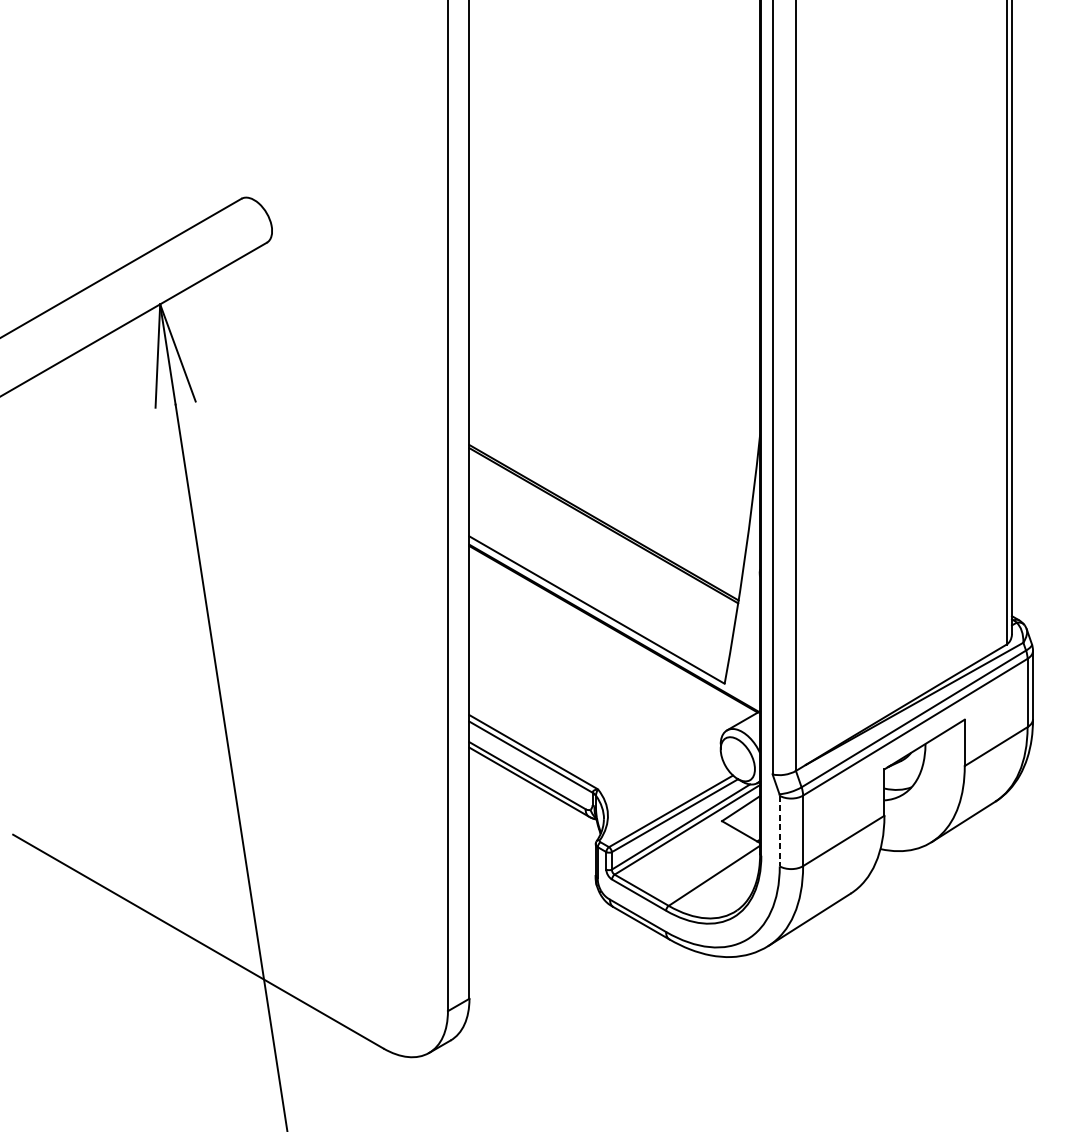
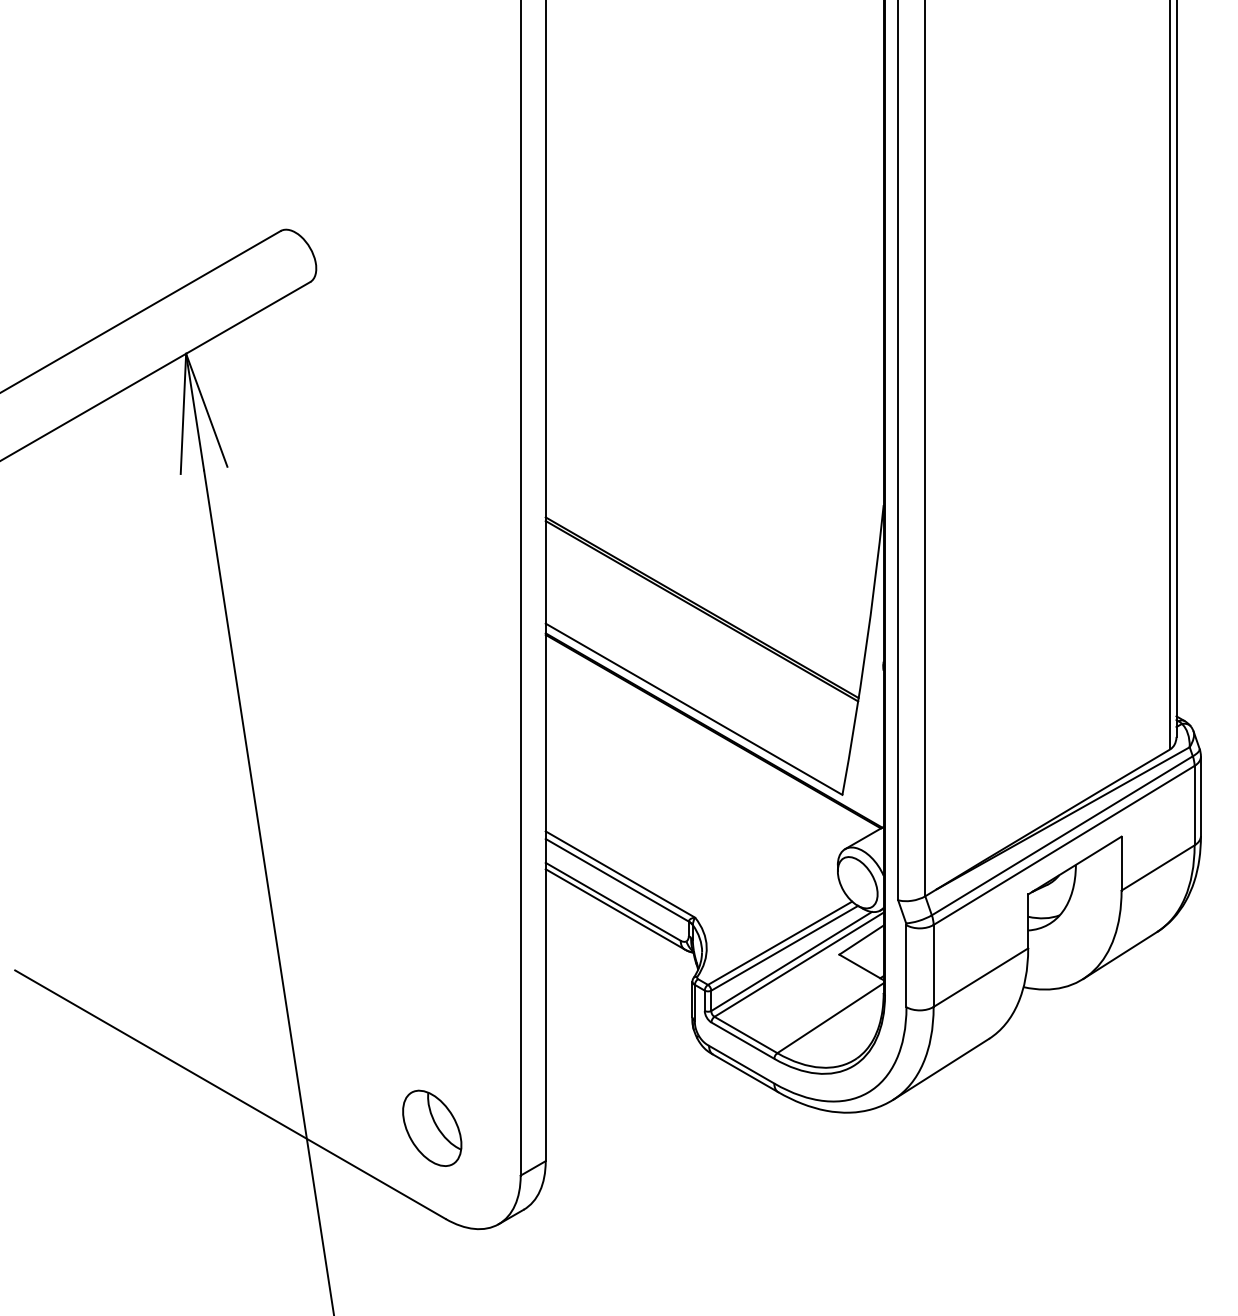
line: (779, 831) -> (906, 966), dashed -> solid
part: (372, 969) -> (432, 1127), added

